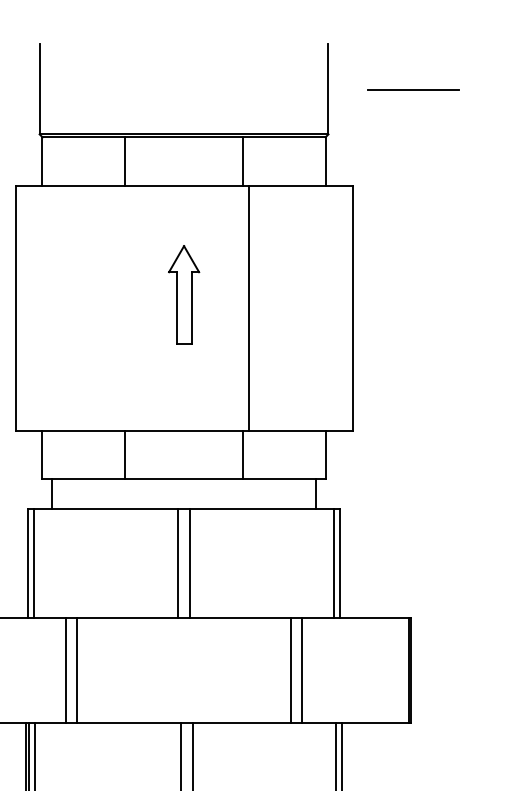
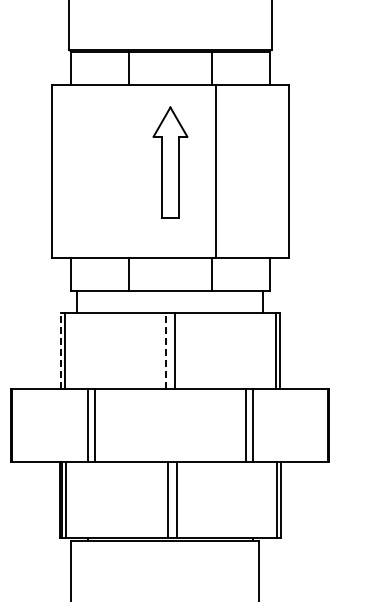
line: (412, 90) -> (330, 18), removed
part: (182, 293) -> (169, 161), size x1.6
line: (27, 563) -> (60, 350), solid -> dashed
line: (178, 563) -> (166, 350), solid -> dashed

